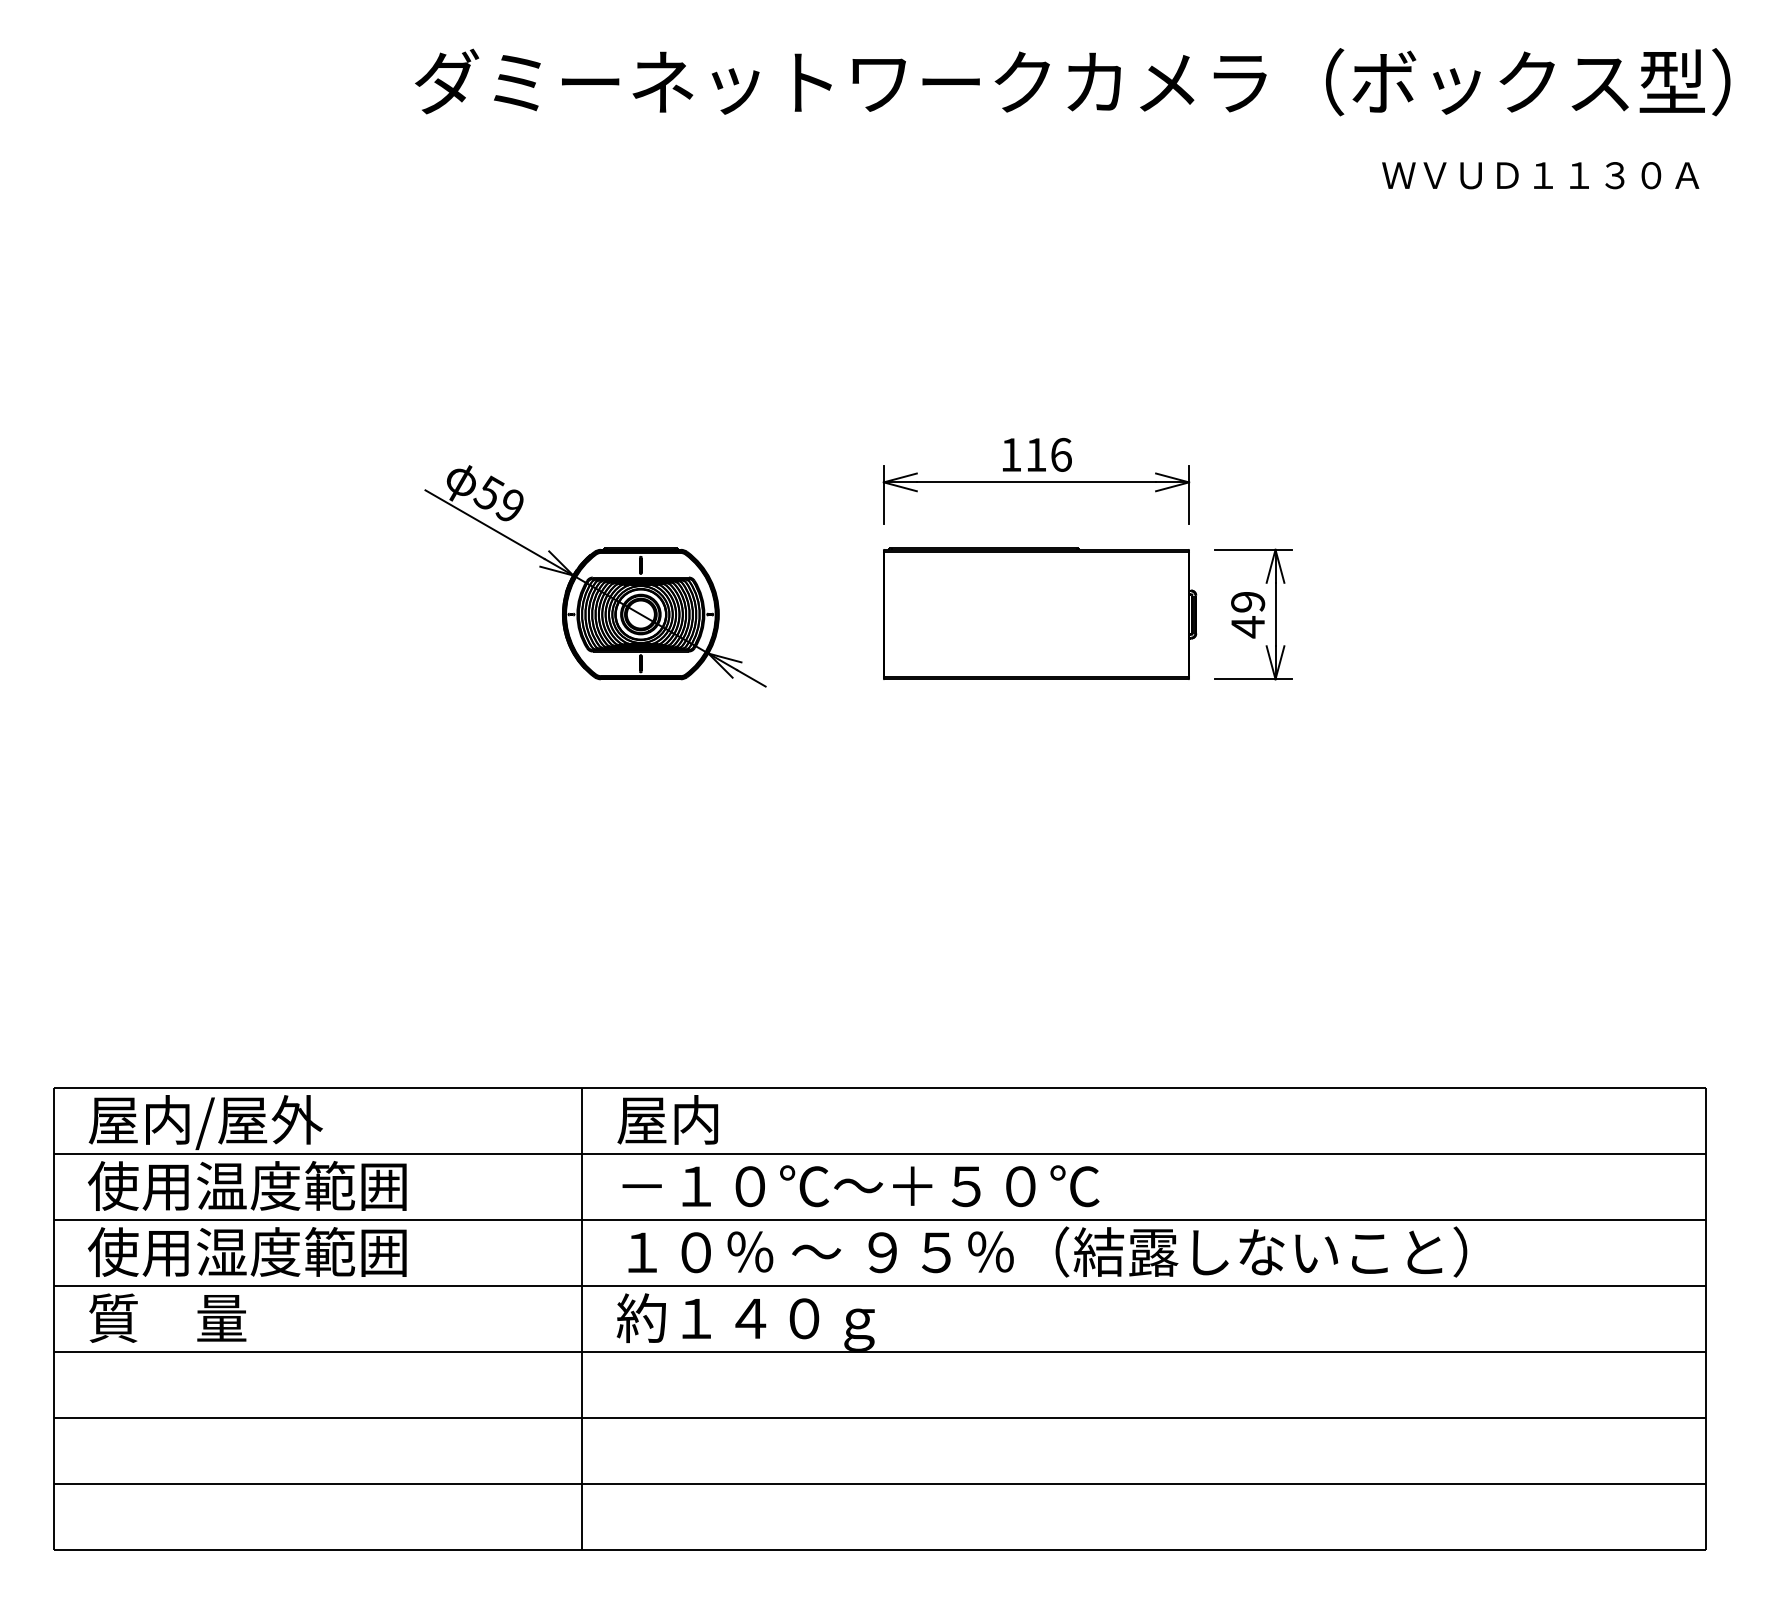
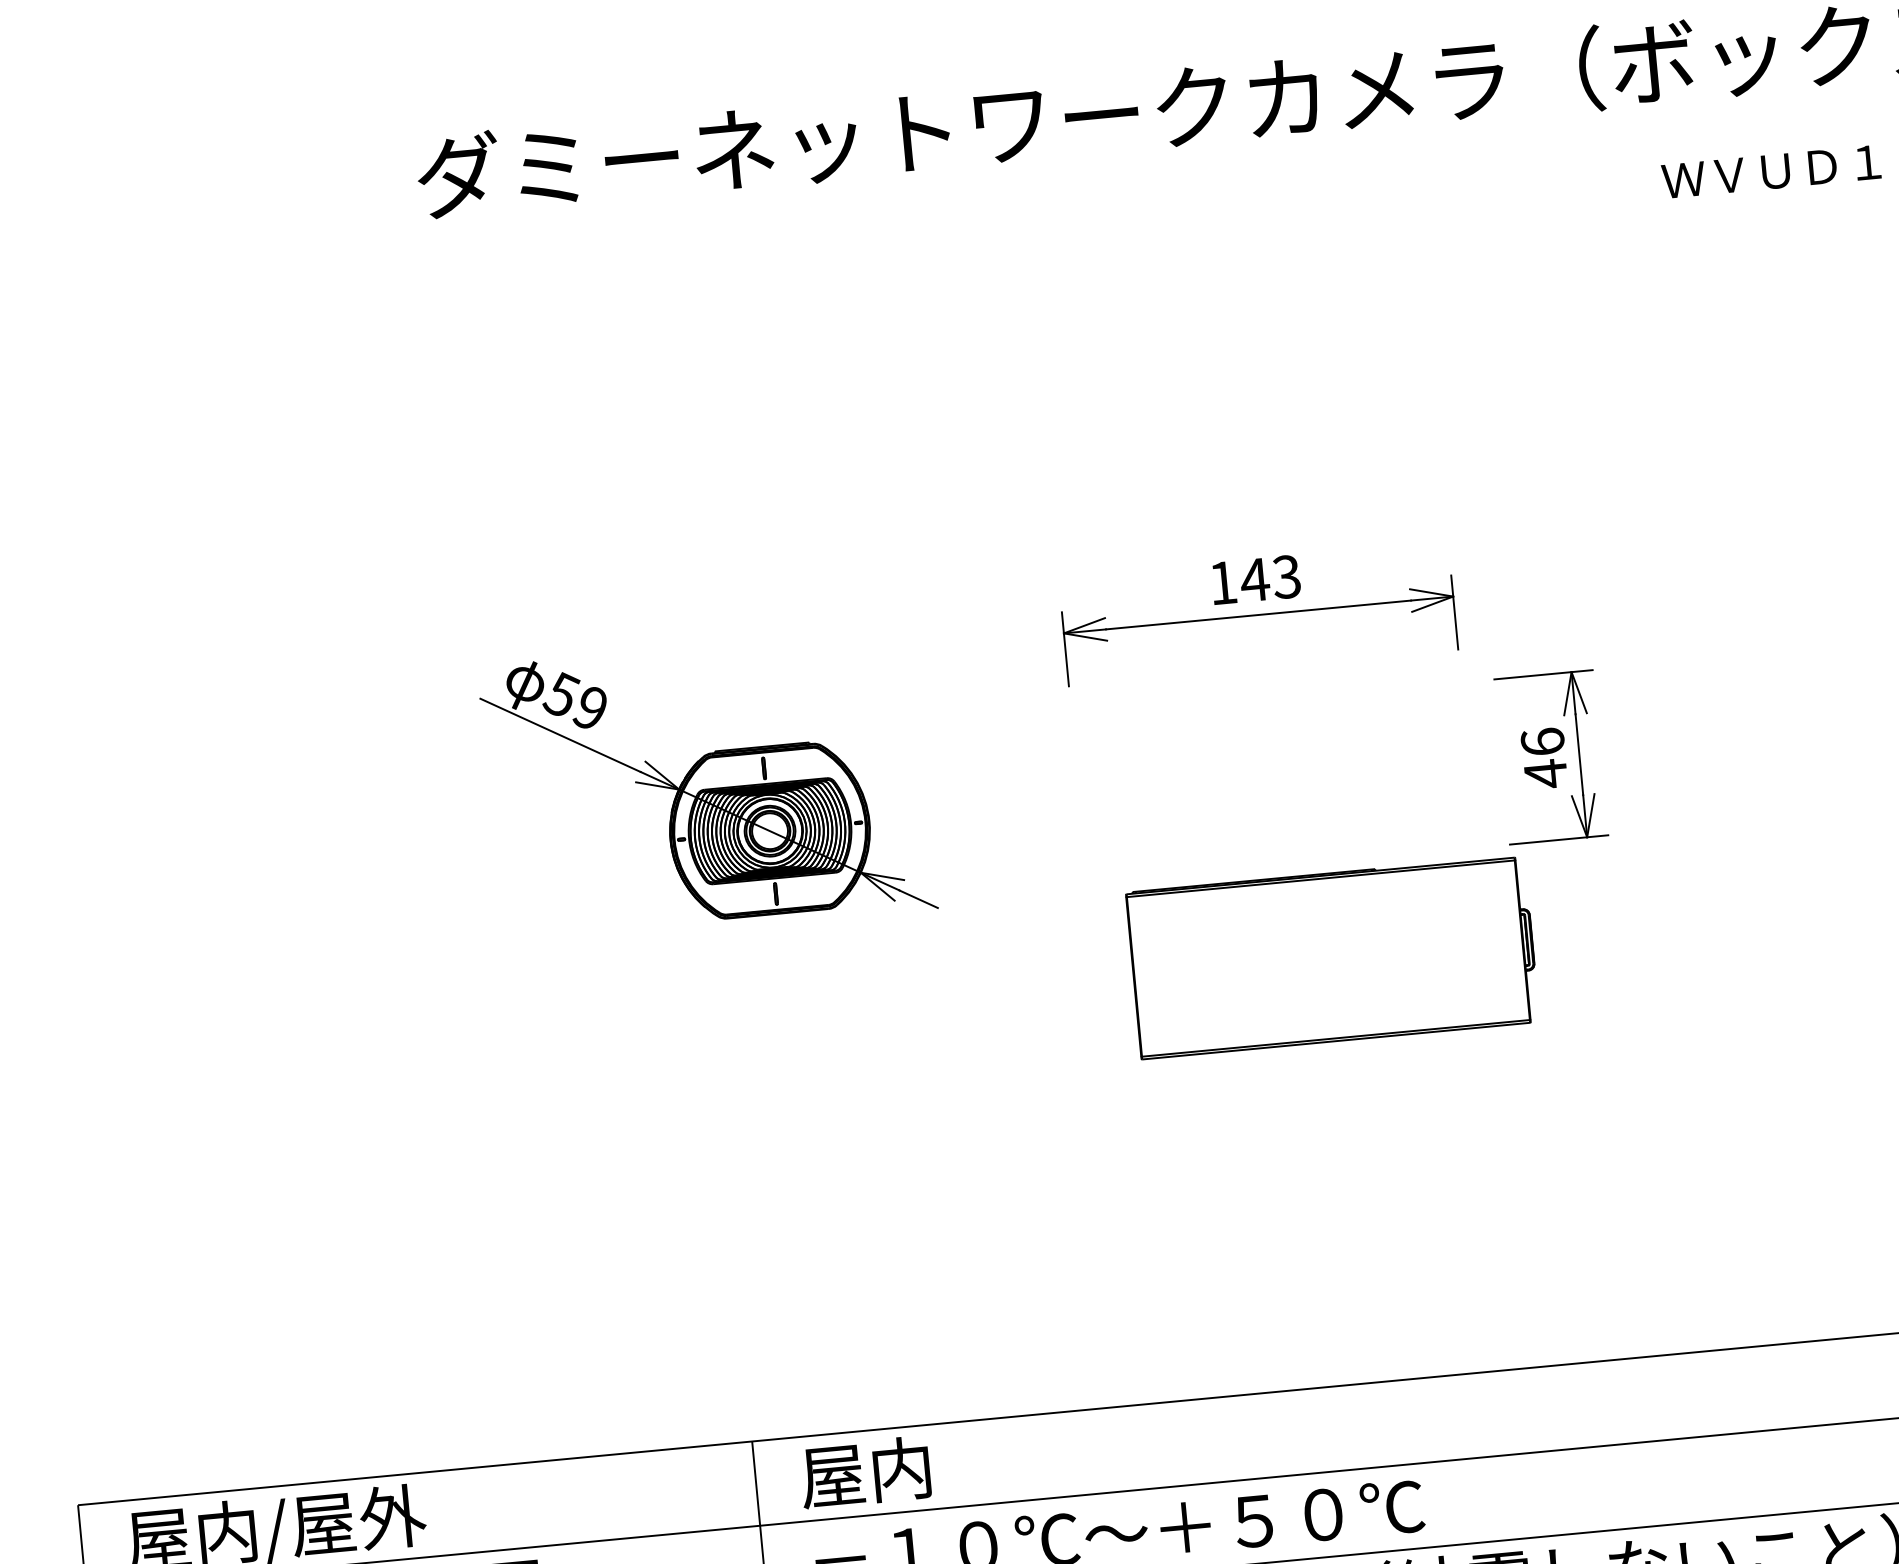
text: (1047, 454) -> (1269, 578), 116 -> 143
text: (1248, 601) -> (1543, 741), 49 -> 46
part: (1040, 613) -> (1333, 956), moved

